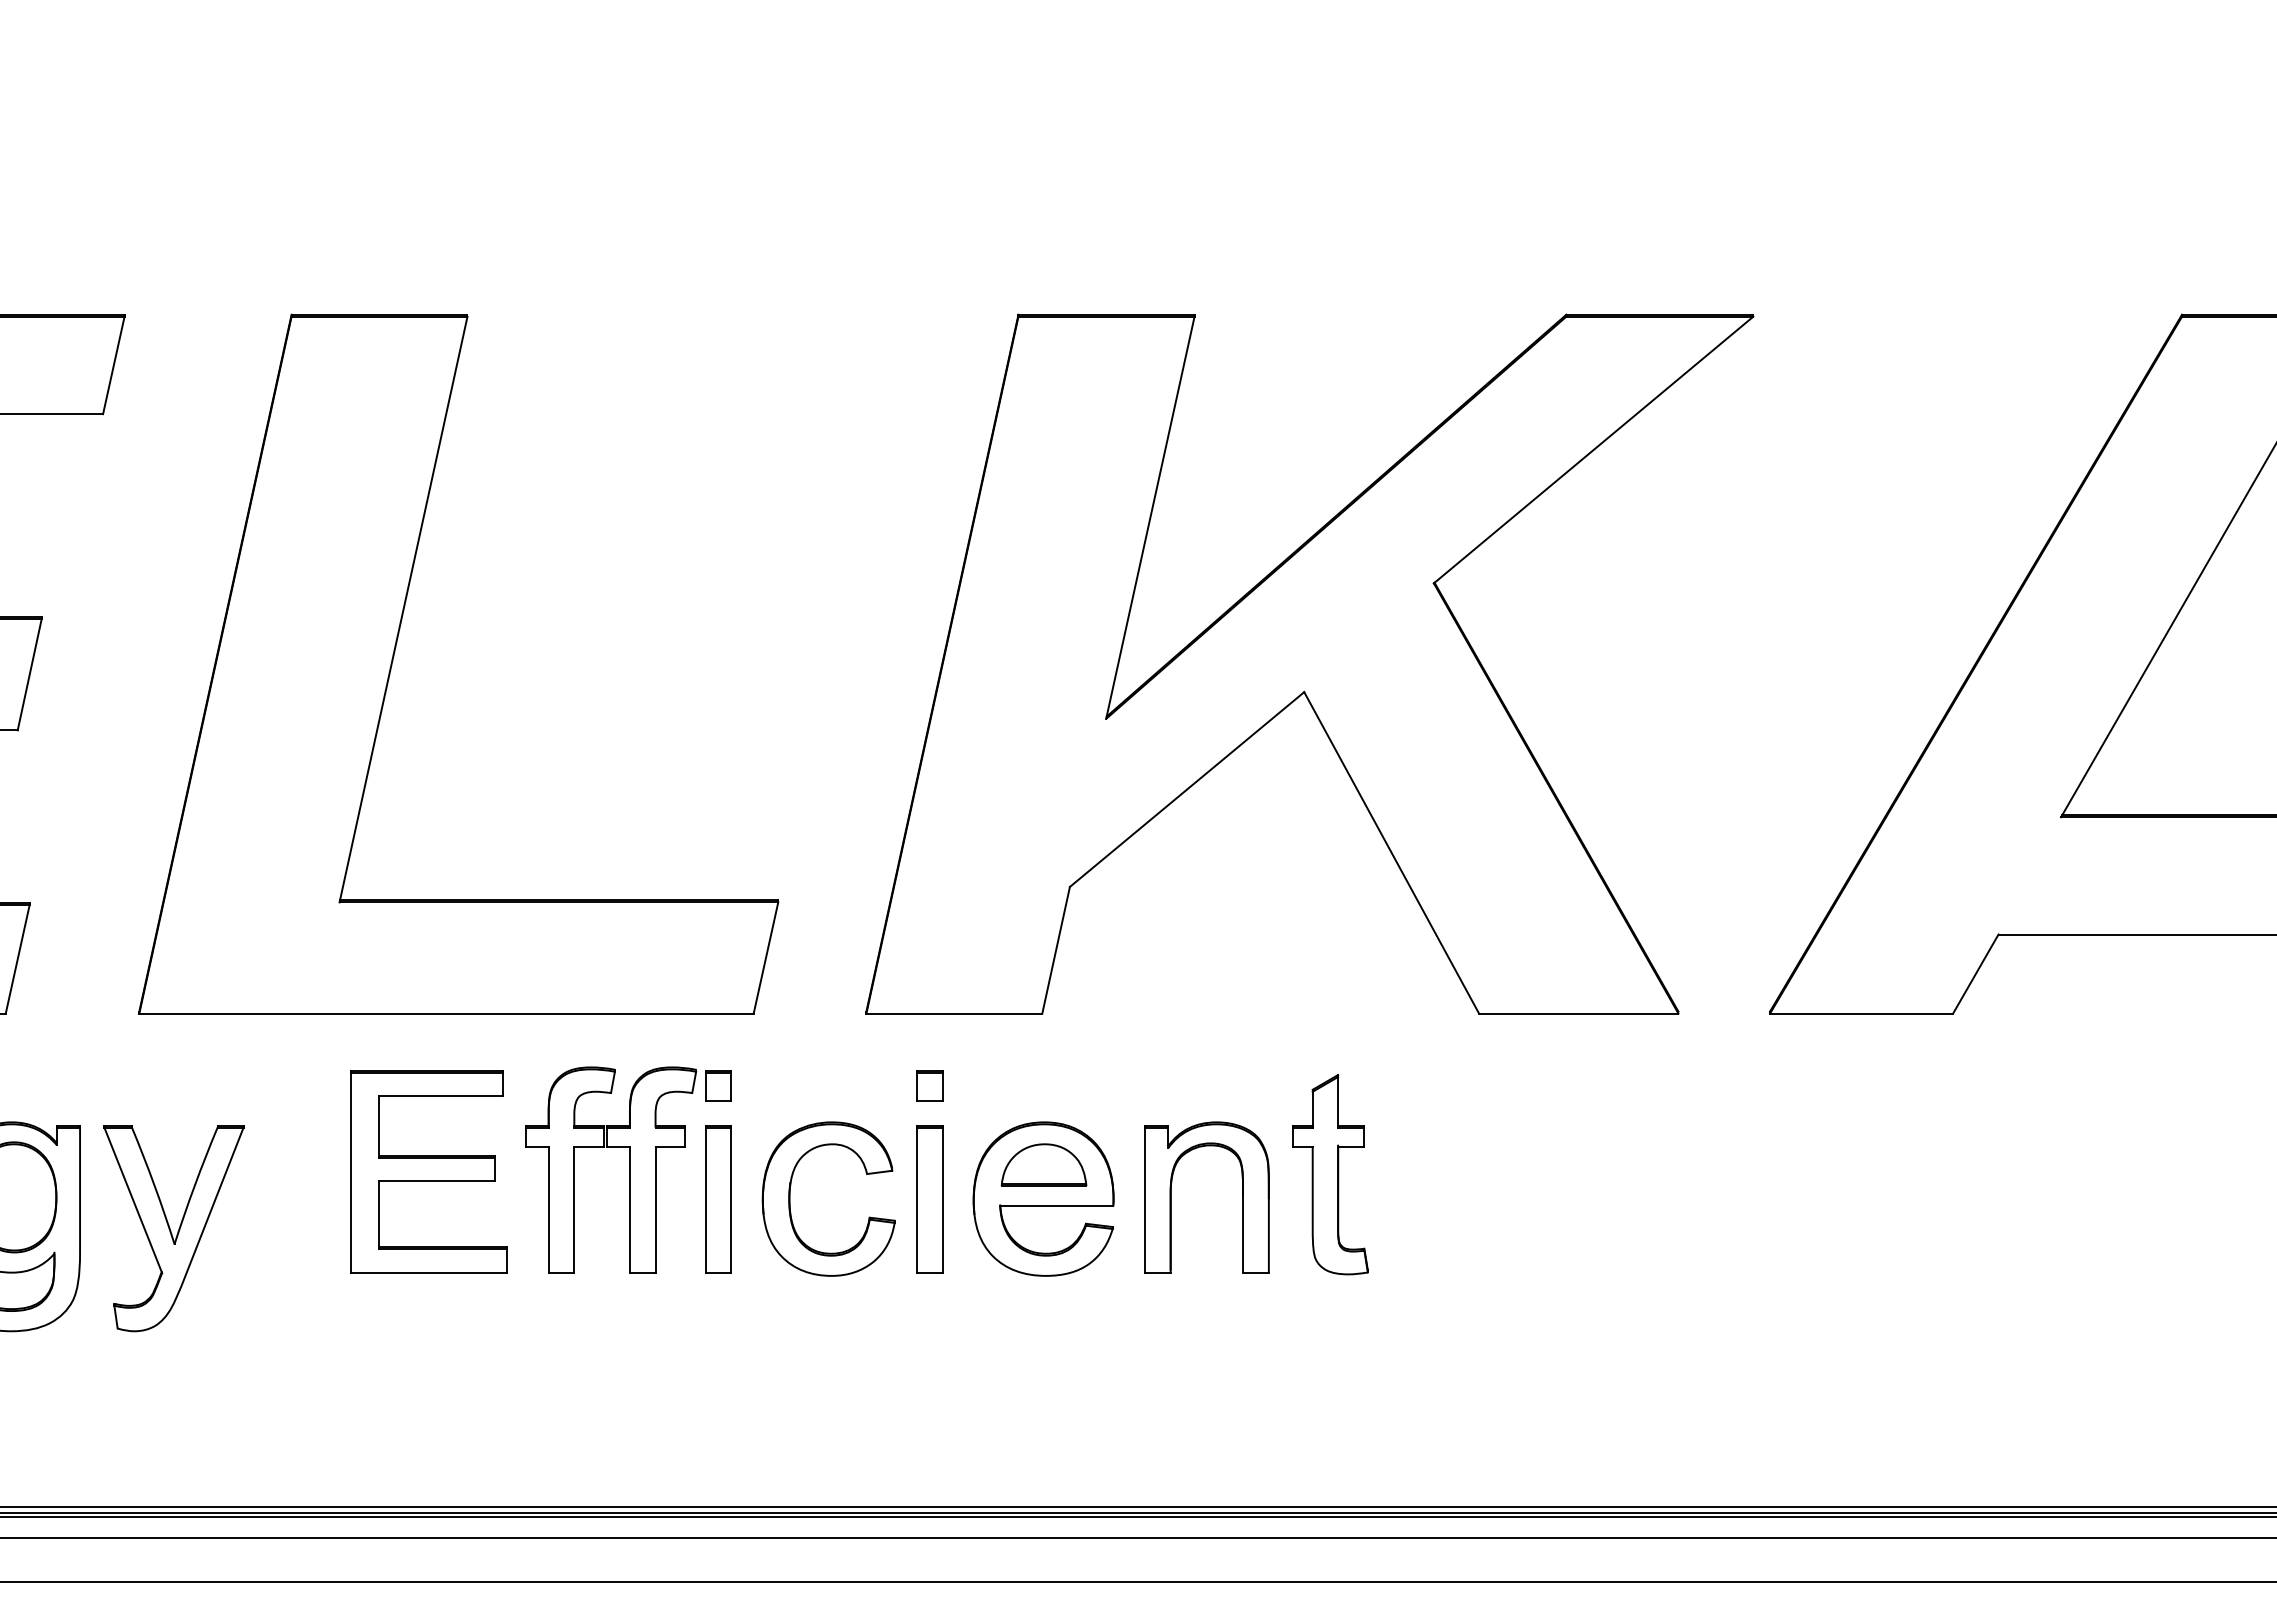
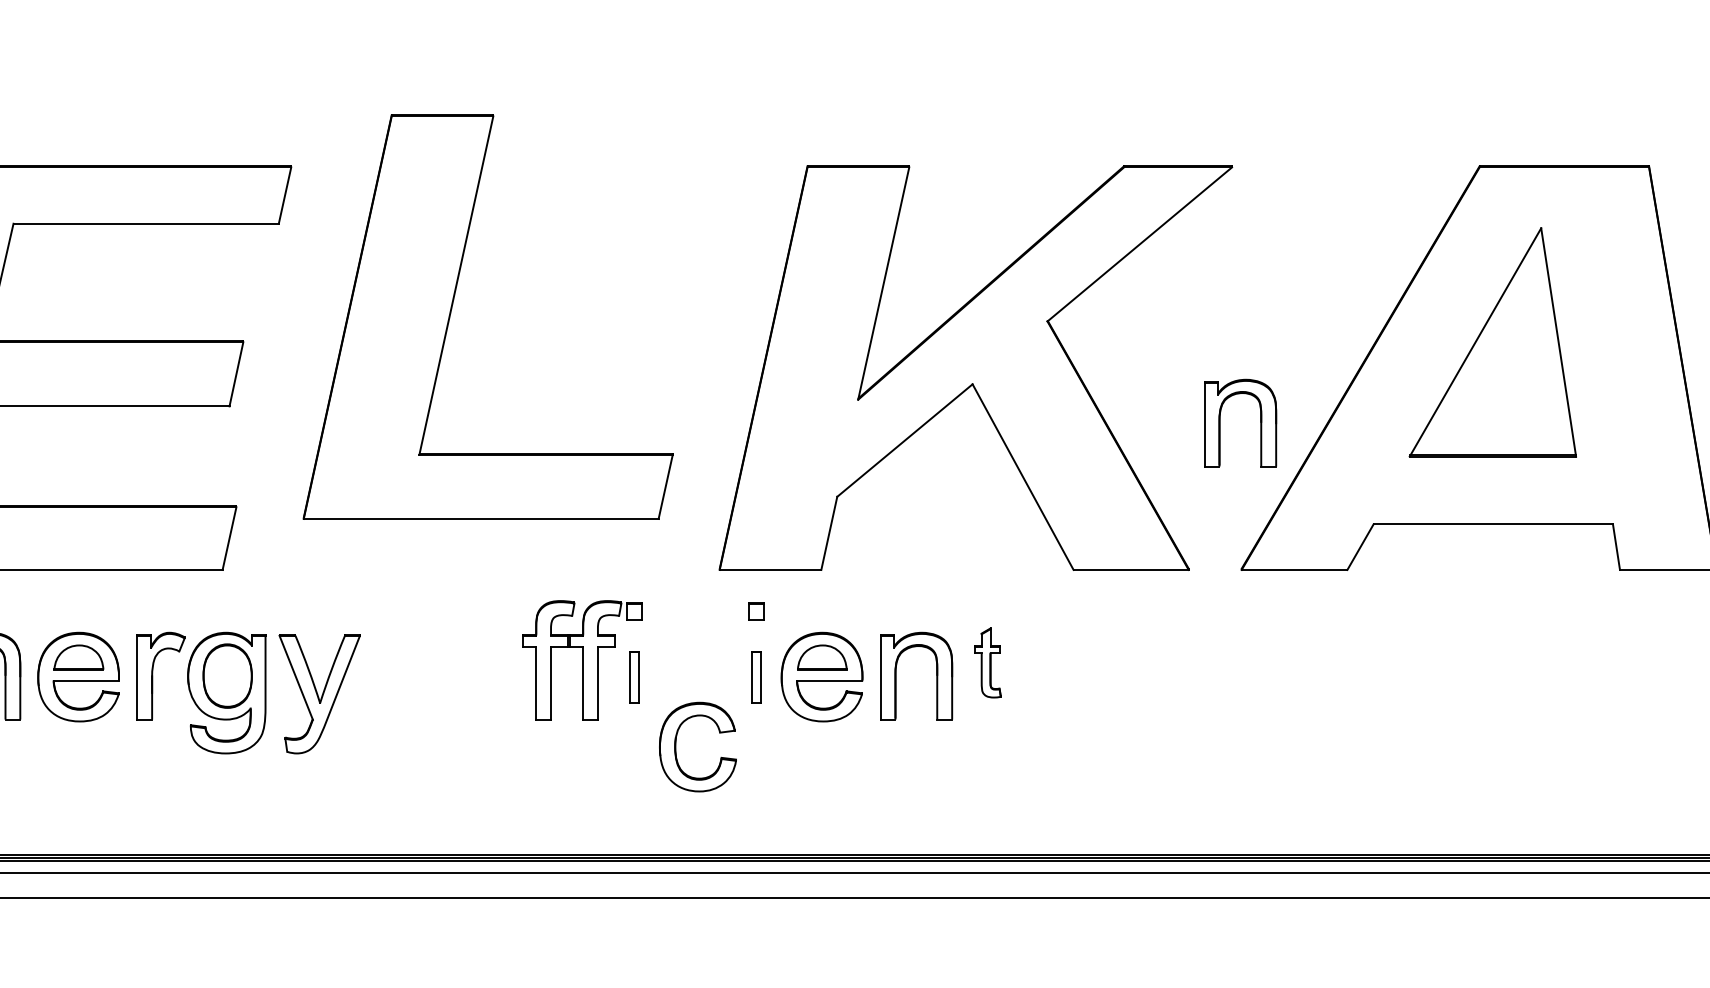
part: (396, 650) -> (452, 309), moved
part: (1733, 758) -> (1220, 422), added
part: (427, 1172) -> (466, 661), removed
part: (1329, 1173) -> (987, 662), size x0.6
part: (791, 1198) -> (676, 746), moved
part: (718, 1199) -> (634, 677), size x0.6
part: (930, 1199) -> (756, 677), size x0.6

